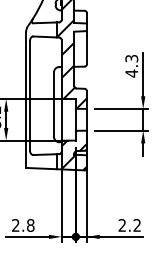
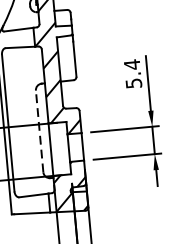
text: (131, 65) -> (132, 73), 4.3 -> 5.4
line: (54, 104) -> (40, 131), solid -> dashed

